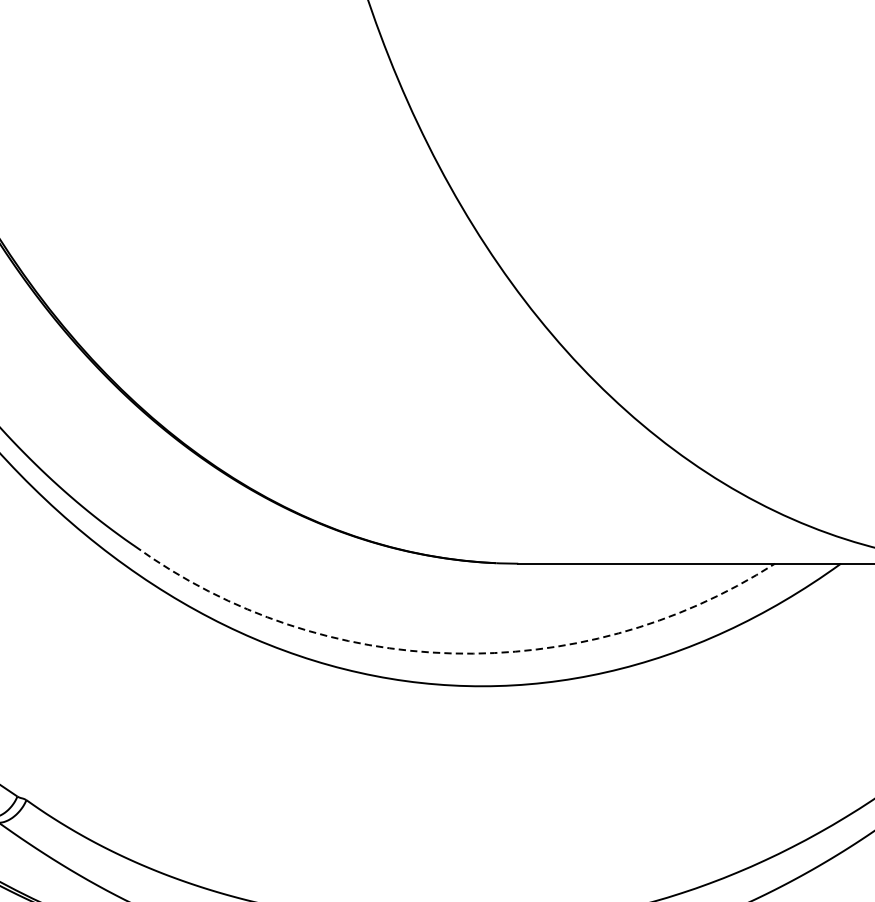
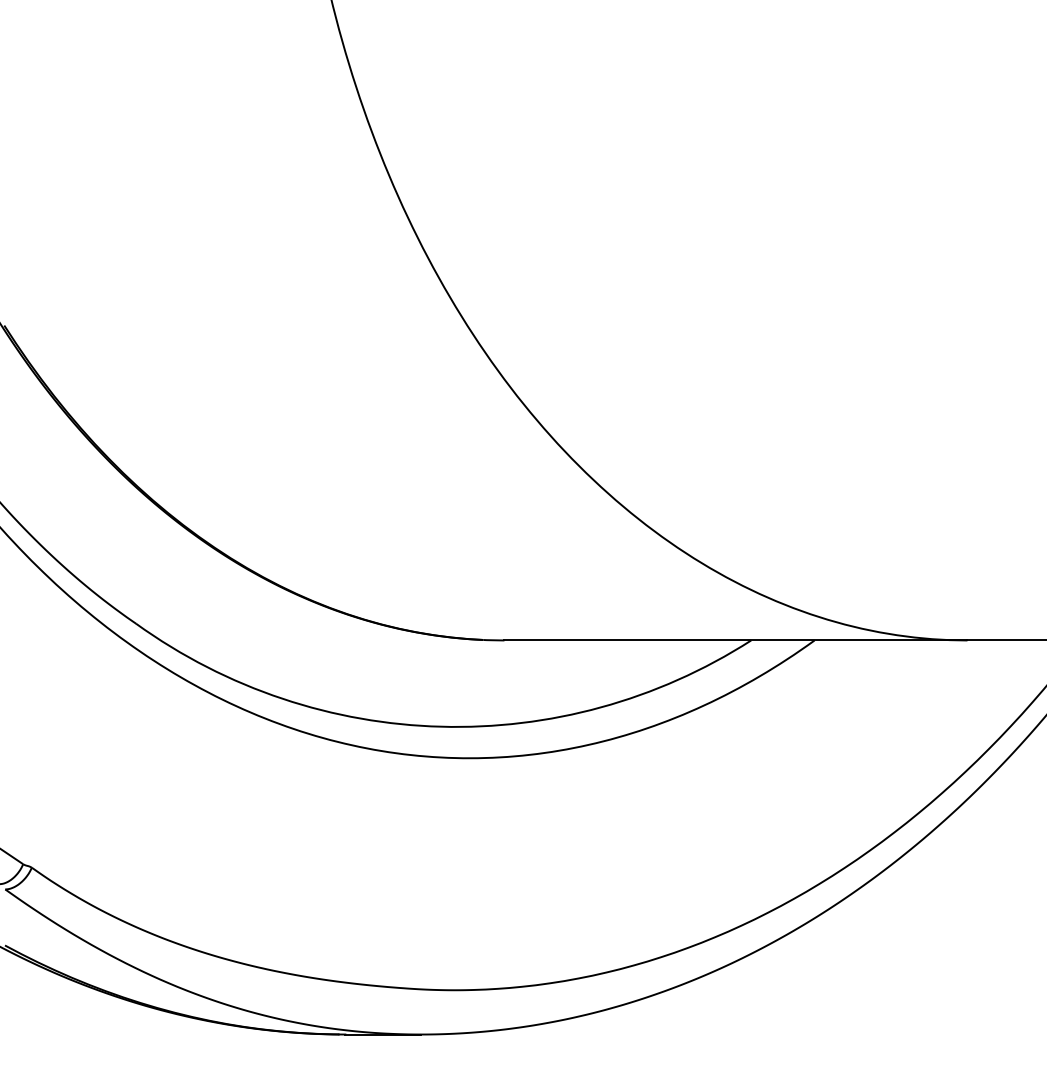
arc: (452, 653) -> (441, 726), dashed -> solid

